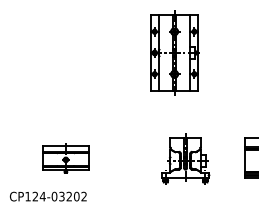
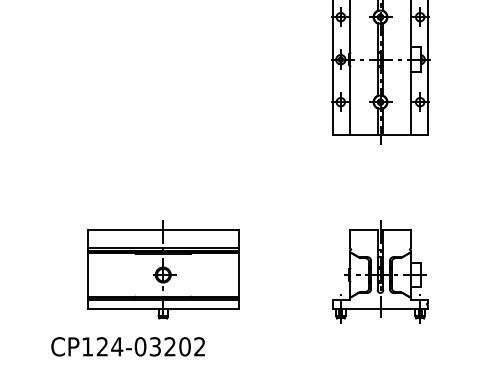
part: (65, 158) -> (162, 270), size x1.67
part: (185, 158) -> (380, 270), moved

